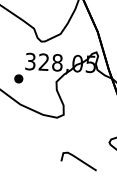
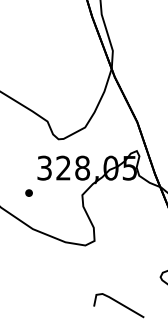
part: (18, 78) -> (28, 192), size x0.6

